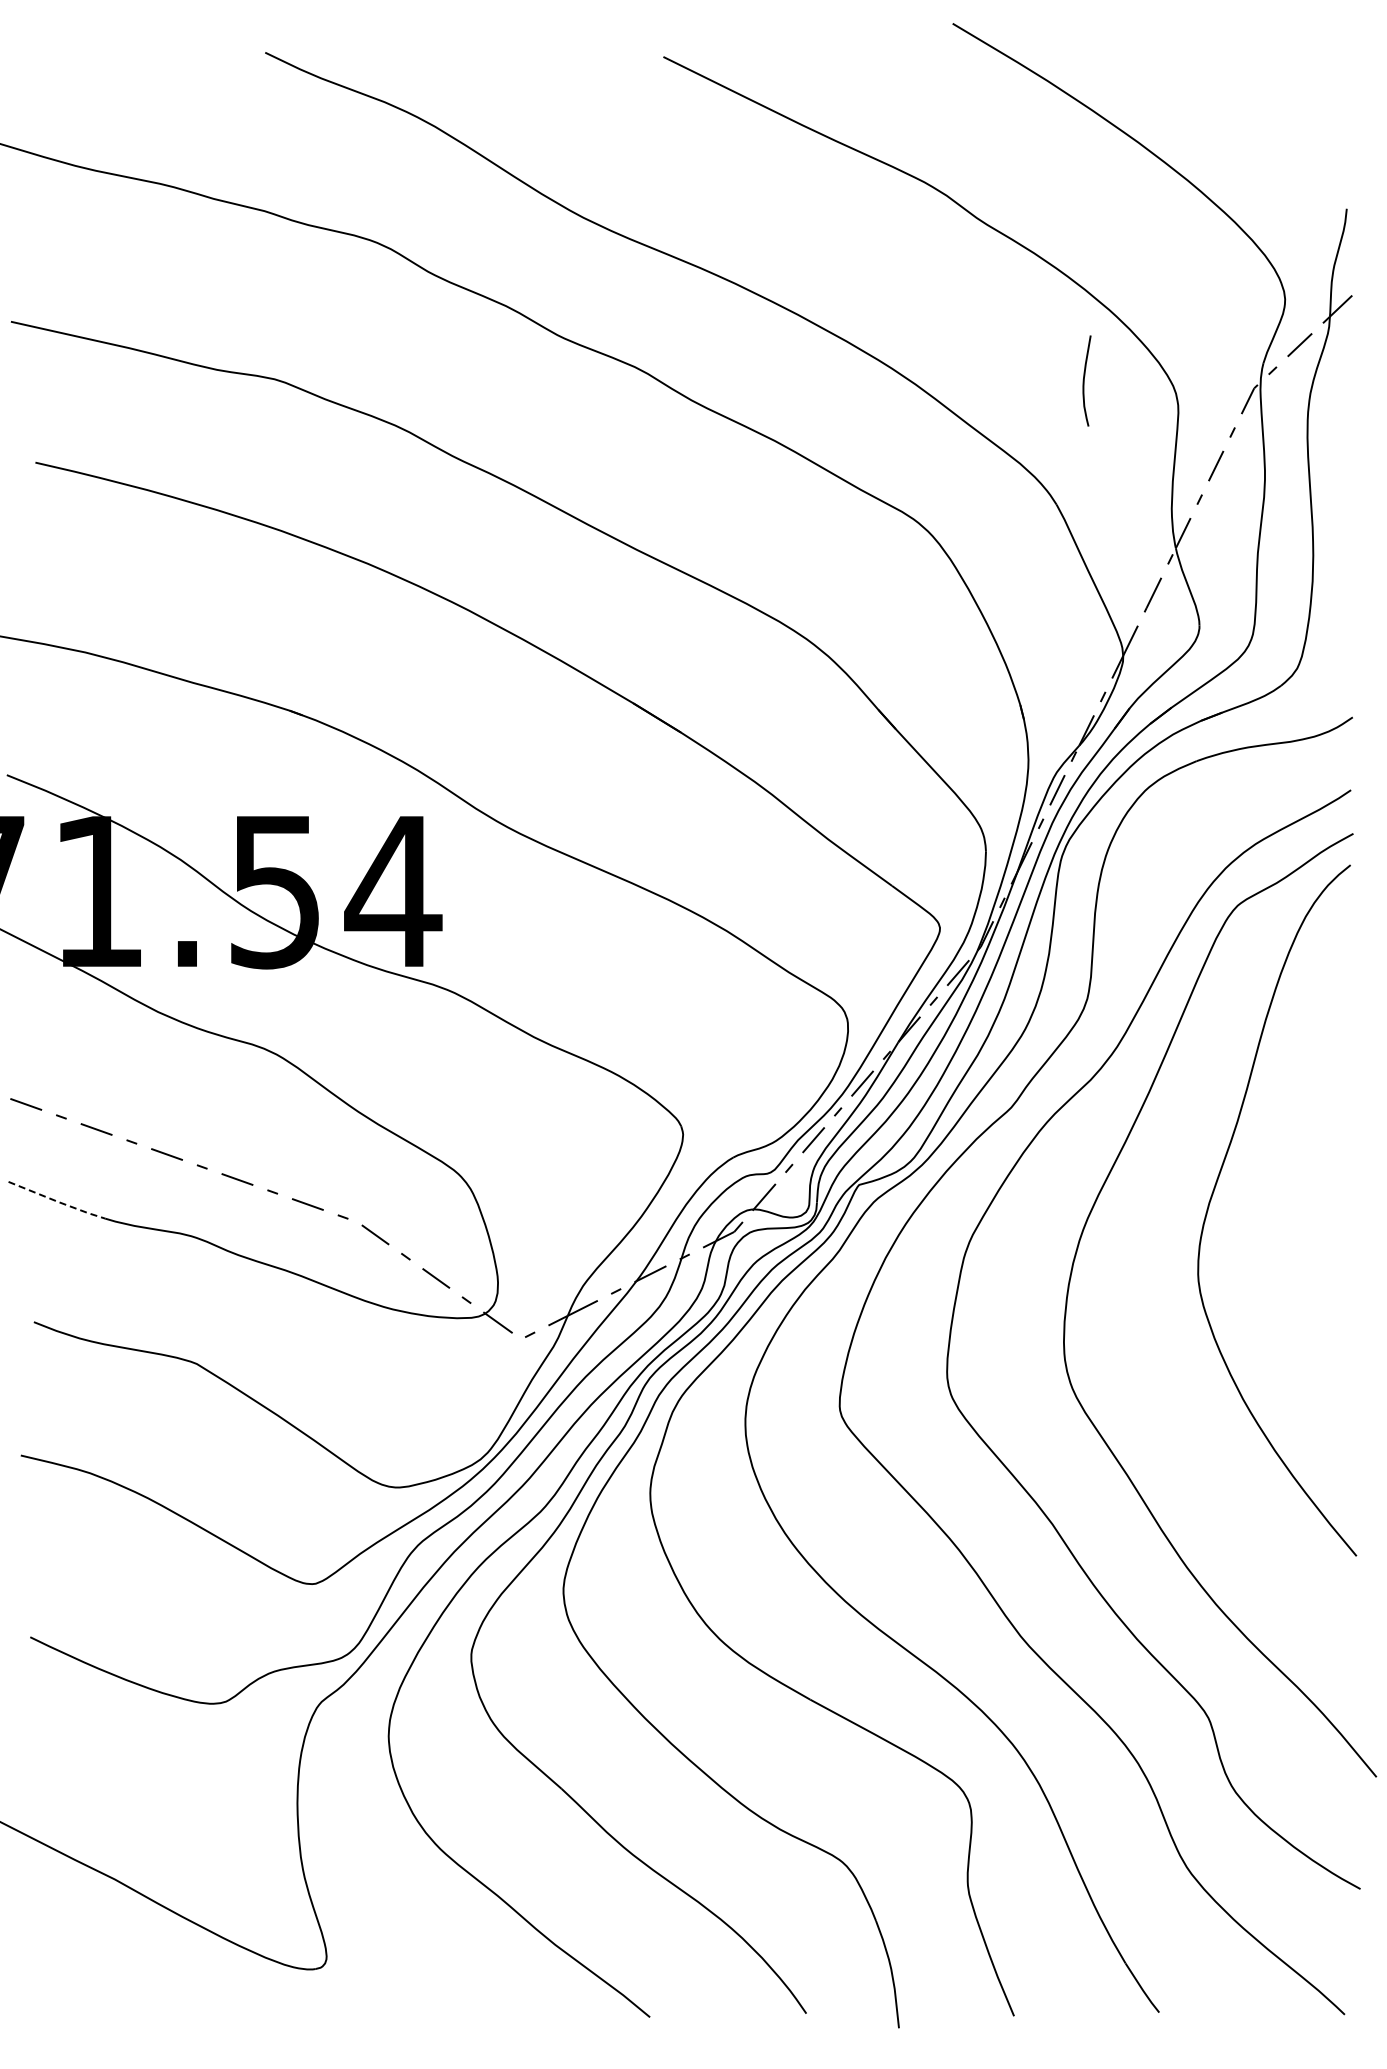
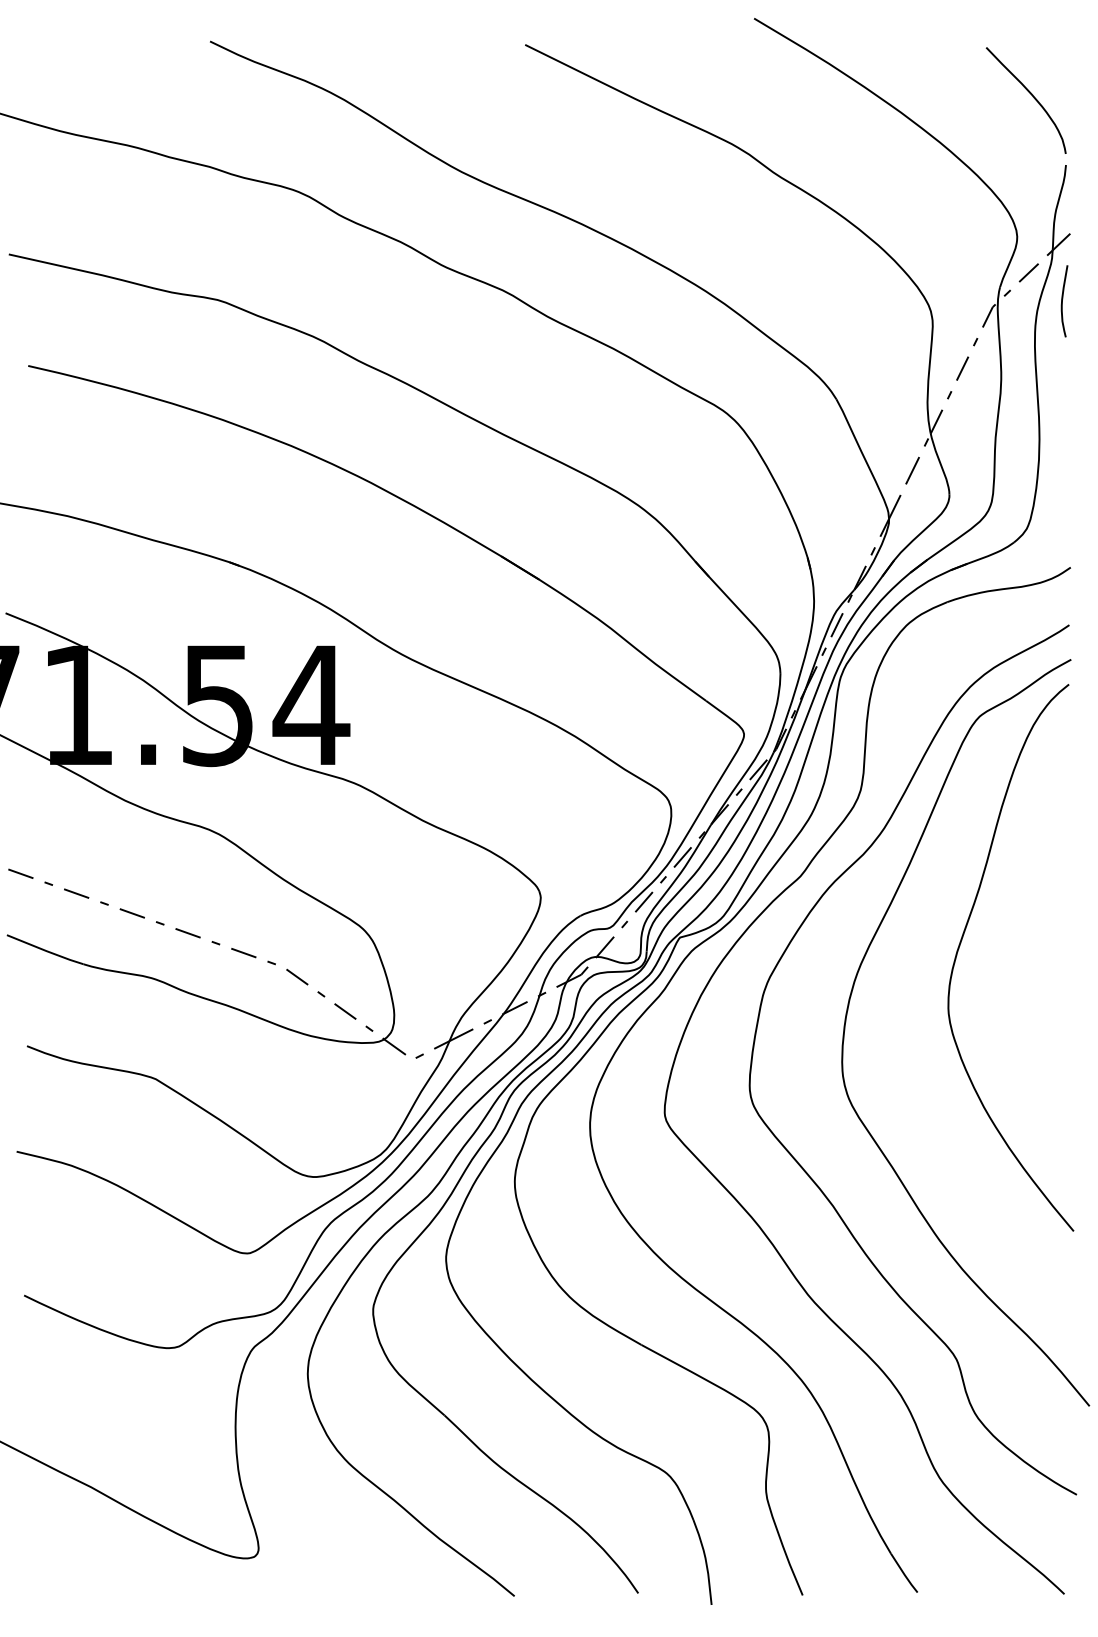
curve: (1302, 120) -> (1030, 95), added
curve: (1084, 380) -> (1062, 300), moved
line: (57, 1201) -> (45, 950), dashed -> solid

